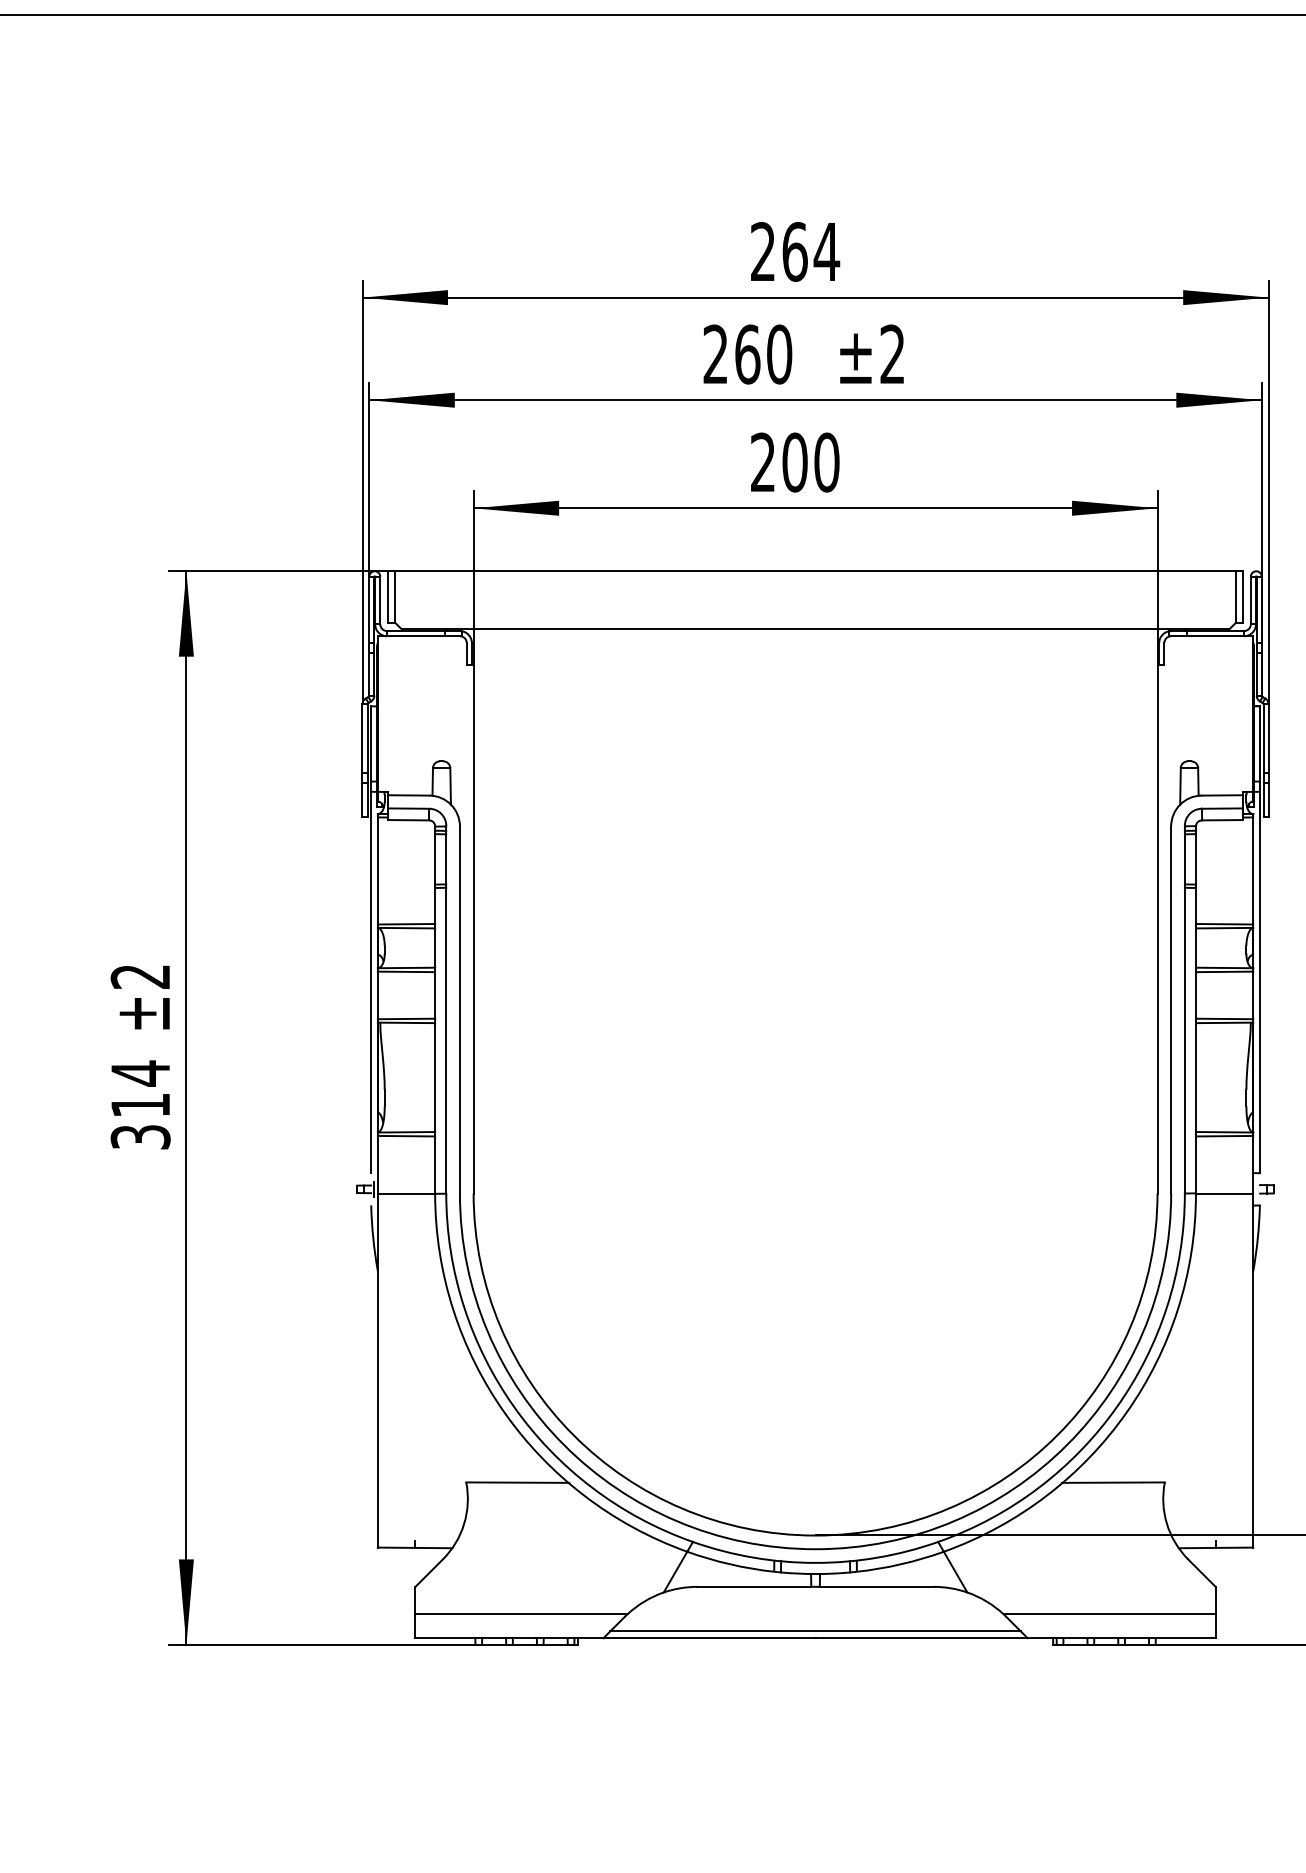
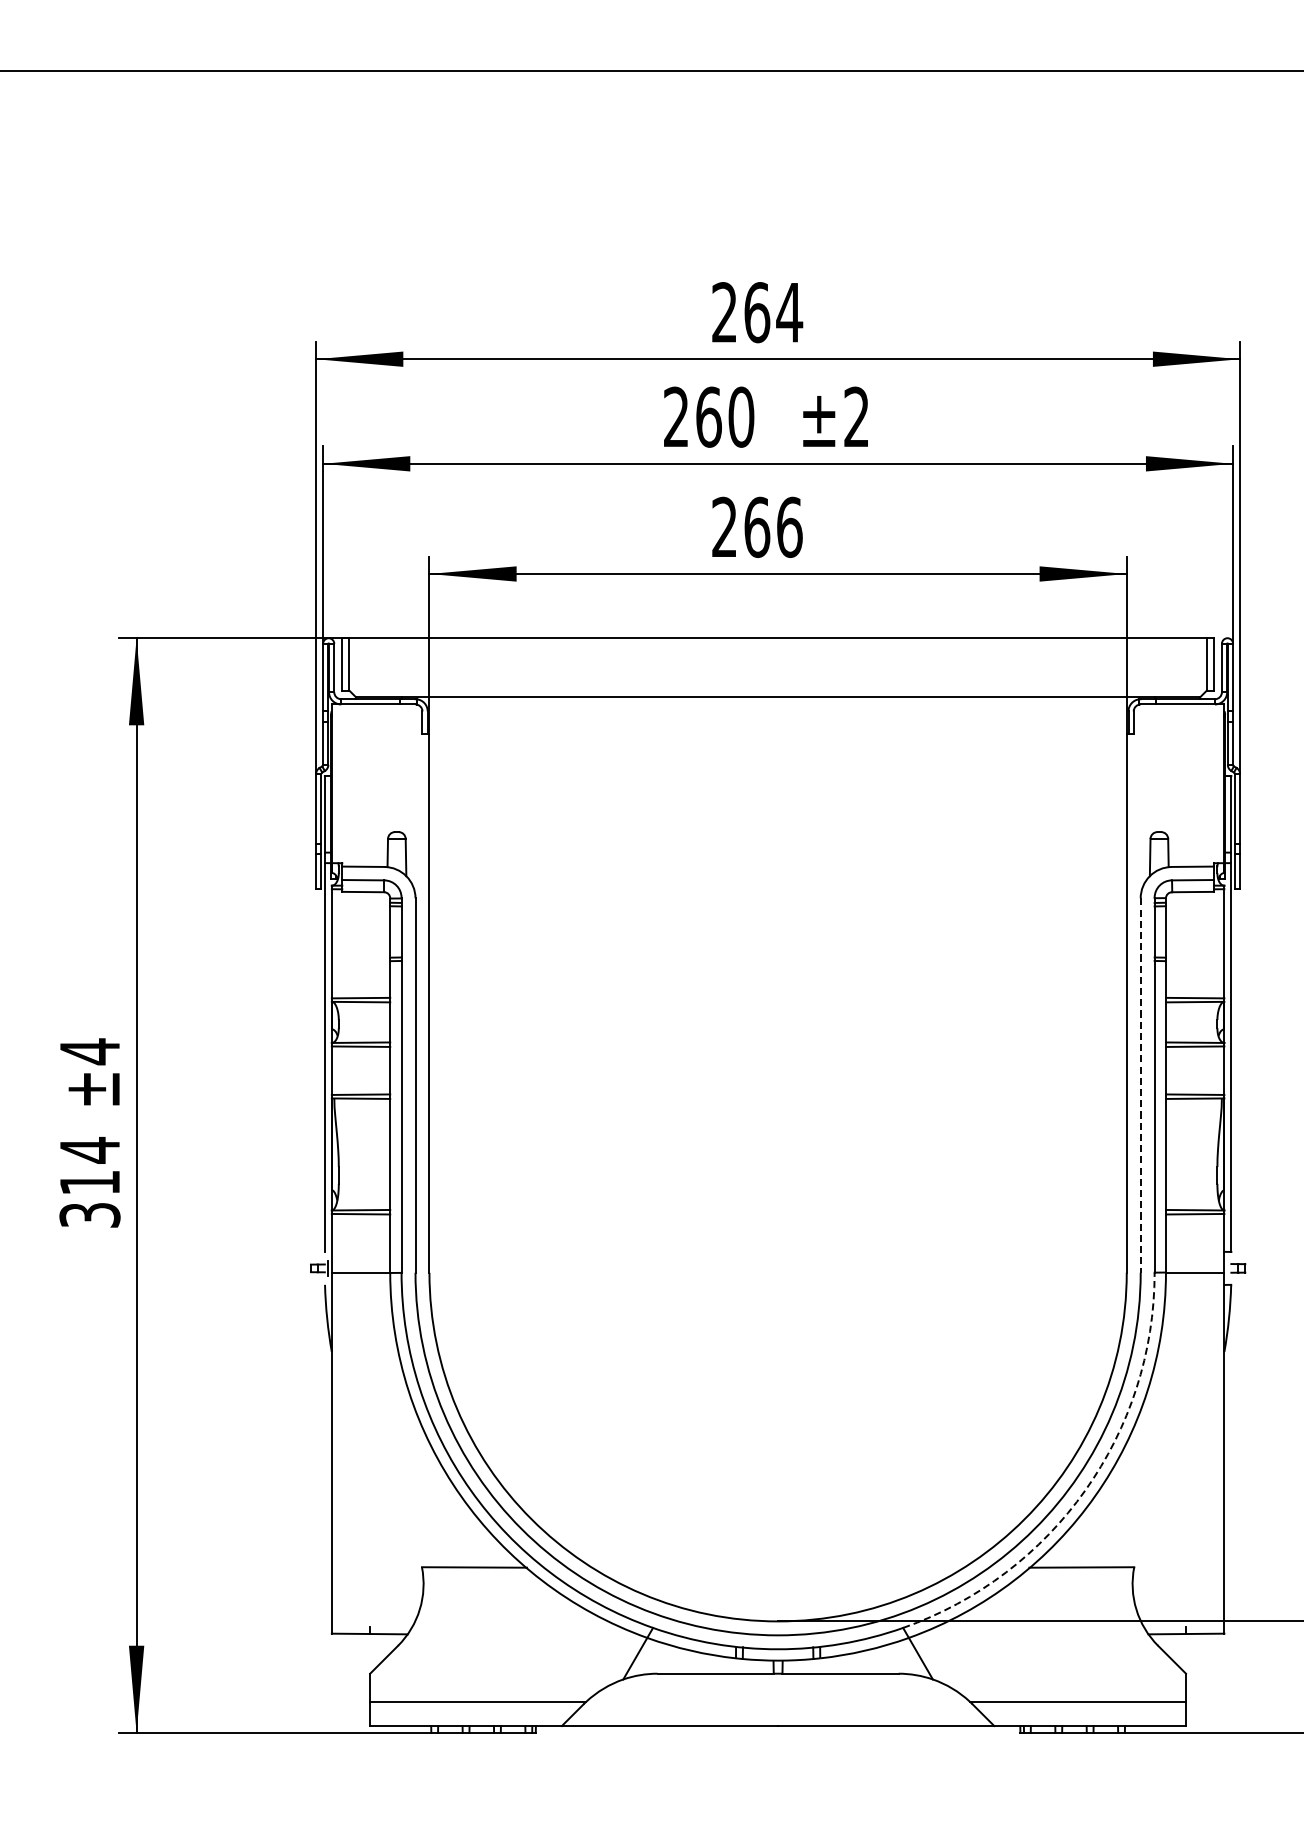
text: (810, 462) -> (772, 527), 200 -> 266
text: (139, 976) -> (88, 1051), ±2 -> ±4
line: (1171, 1010) -> (1141, 1086), solid -> dashed
arc: (1116, 1407) -> (1084, 1490), solid -> dashed
line: (815, 1631) -> (778, 1719), removed

